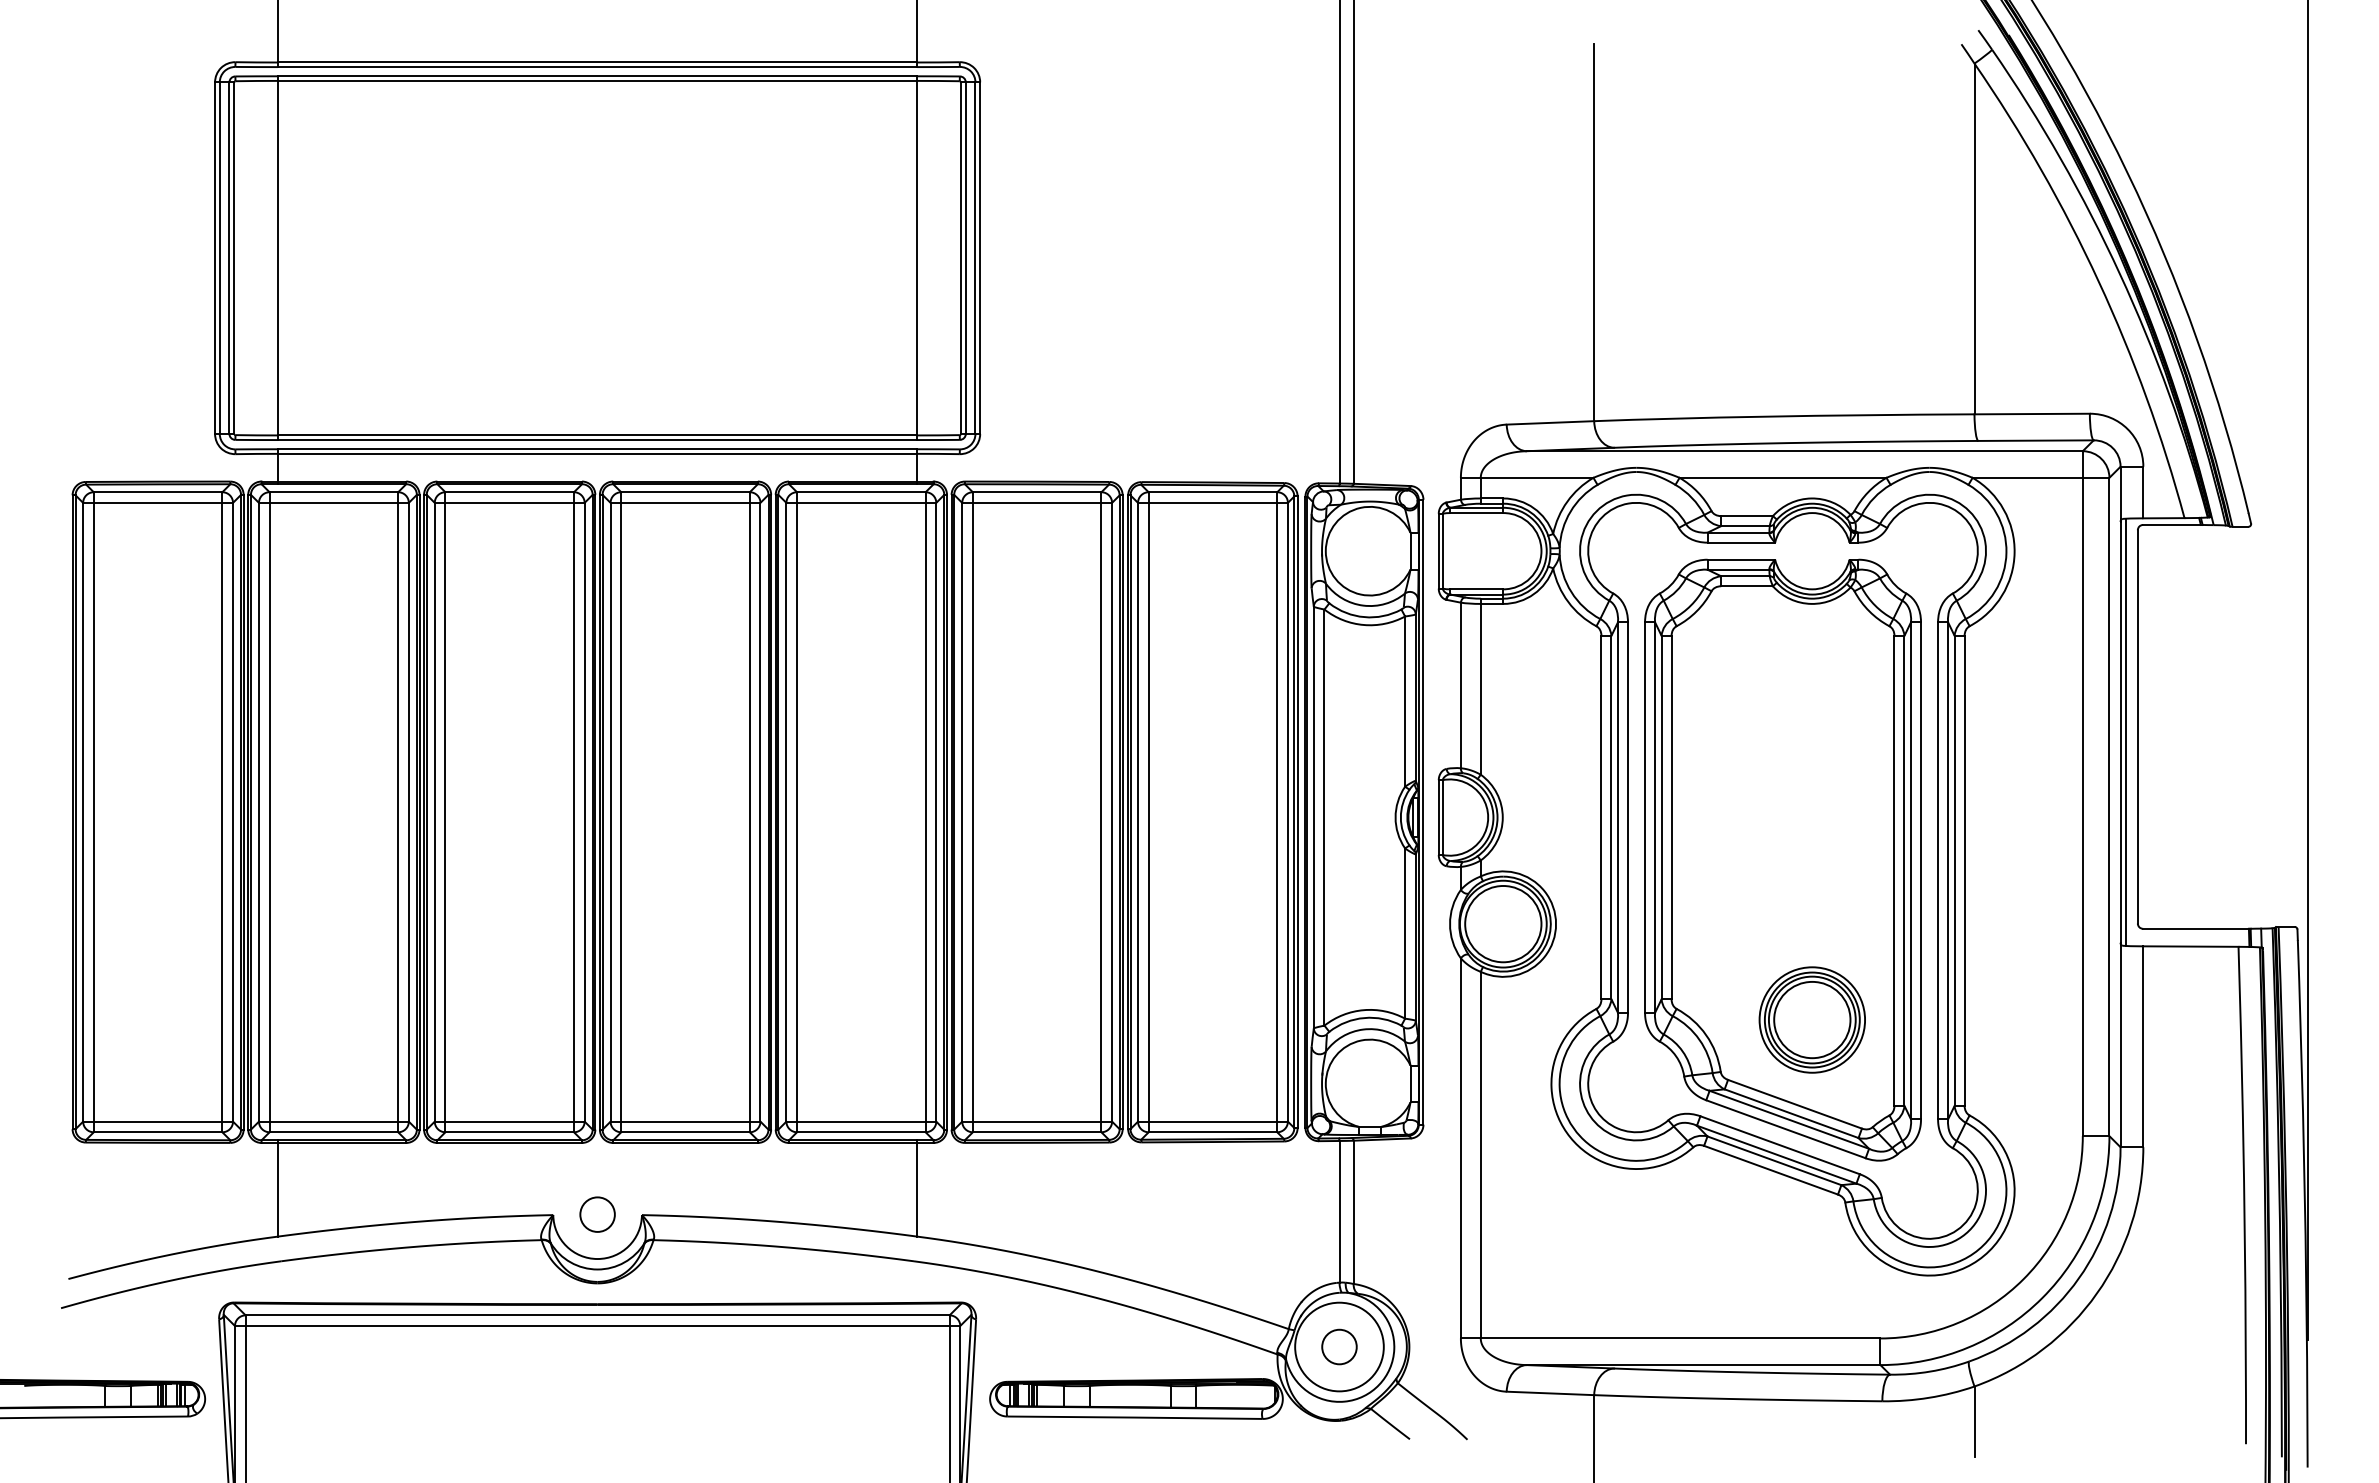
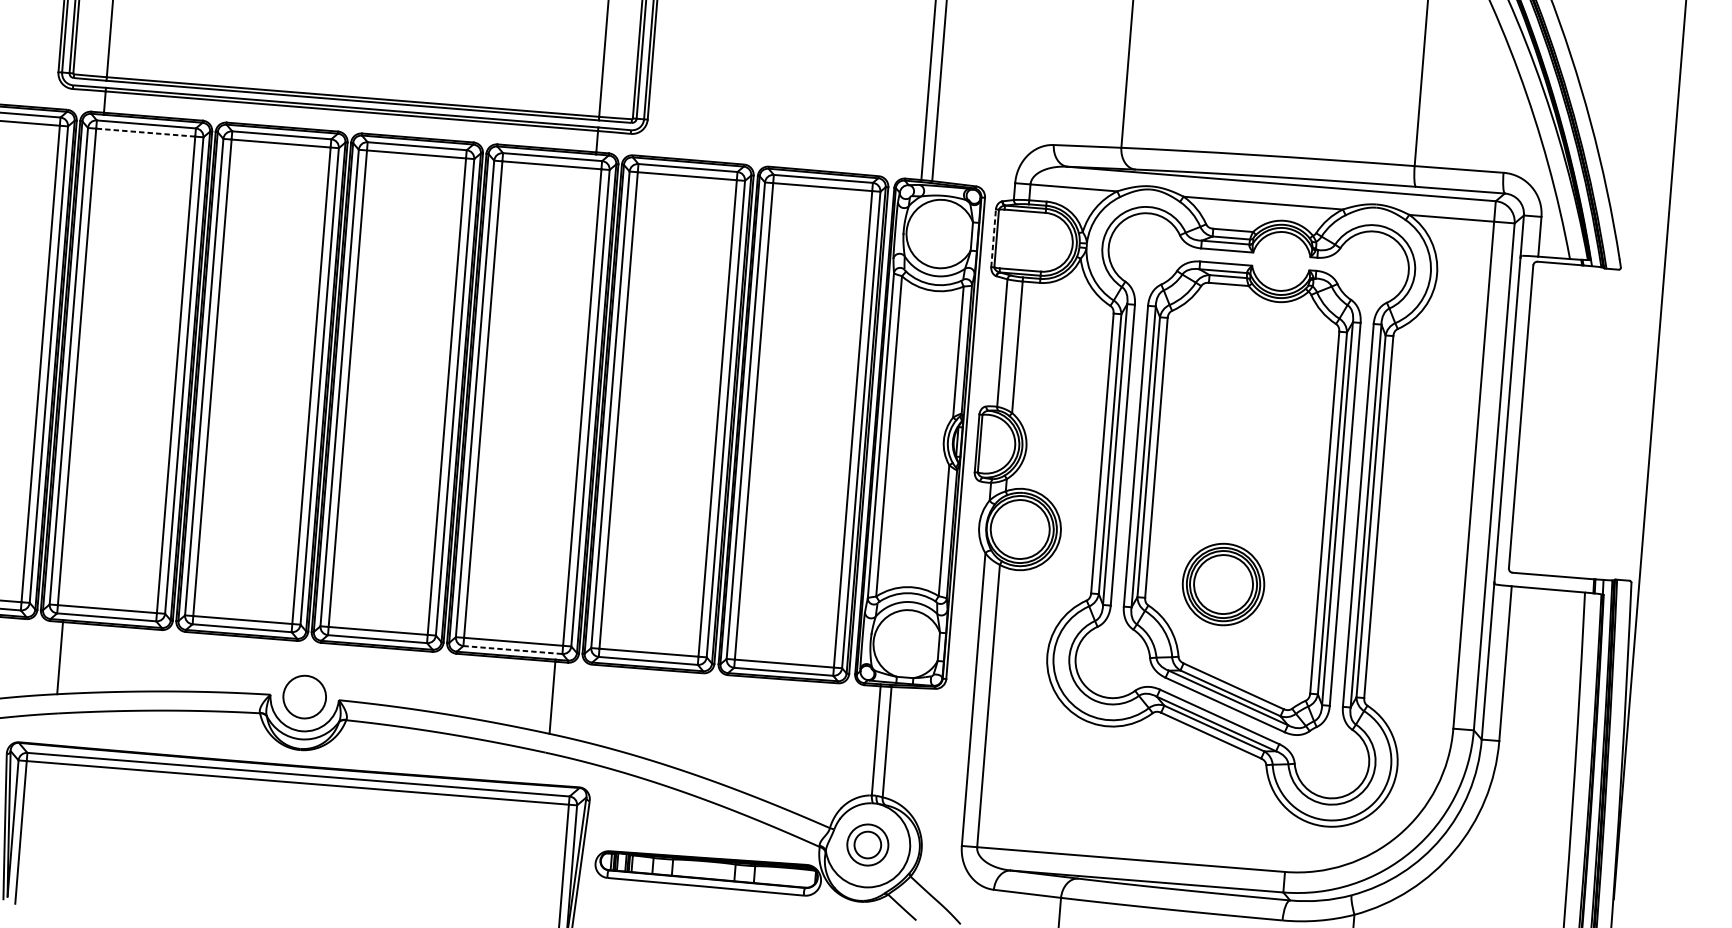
line: (333, 502) -> (145, 132), solid -> dashed
line: (1438, 550) -> (993, 237), solid -> dashed
line: (2125, 731) -> (1511, 419), removed
part: (1811, 1019) -> (1222, 584), moved
line: (861, 1132) -> (513, 650), solid -> dashed
circle: (597, 1214) -> (304, 697), size x1.6
circle: (1339, 1346) -> (867, 844), size x0.6

